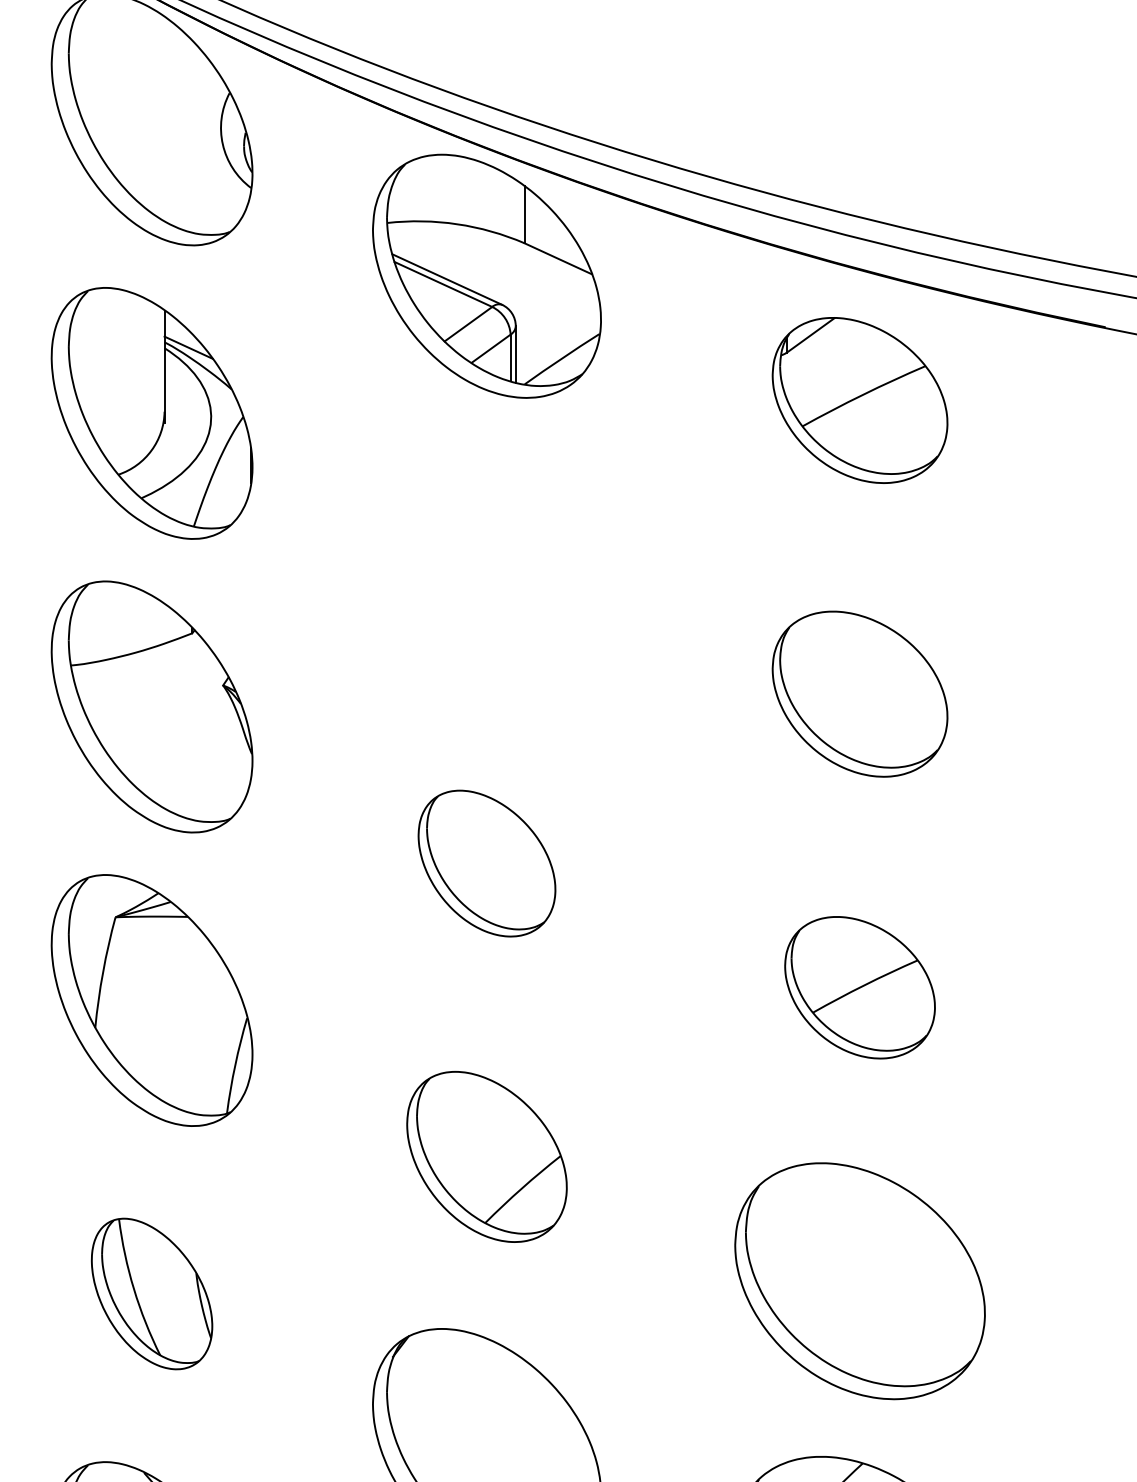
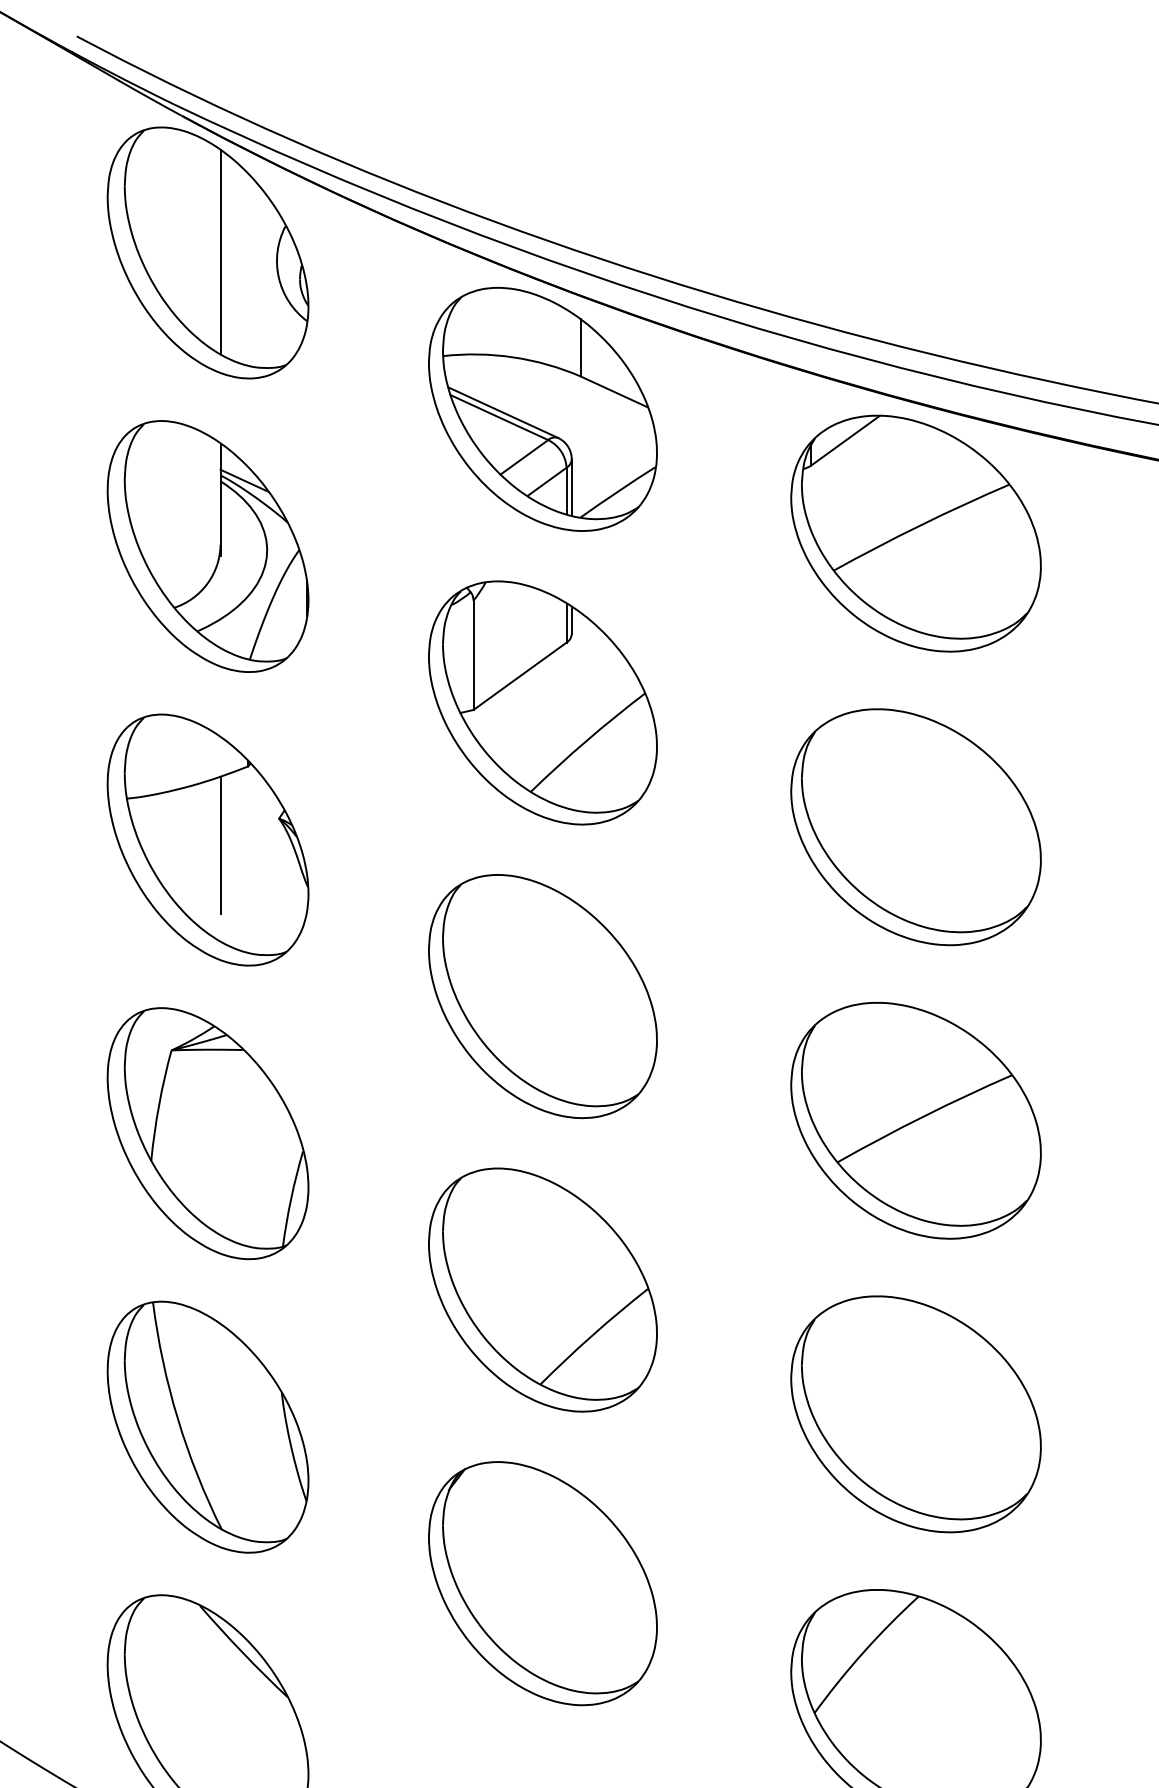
line: (164, 118) -> (220, 251), added
part: (859, 400) -> (915, 533), size x1.43
part: (486, 569) -> (542, 702), added
part: (859, 694) -> (915, 827), size x1.43
line: (164, 711) -> (220, 844), added
part: (486, 863) -> (542, 996), size x1.67
part: (859, 987) -> (915, 1120), size x1.67
part: (486, 1156) -> (542, 1289), size x1.43
part: (151, 1293) -> (207, 1426), size x1.67

